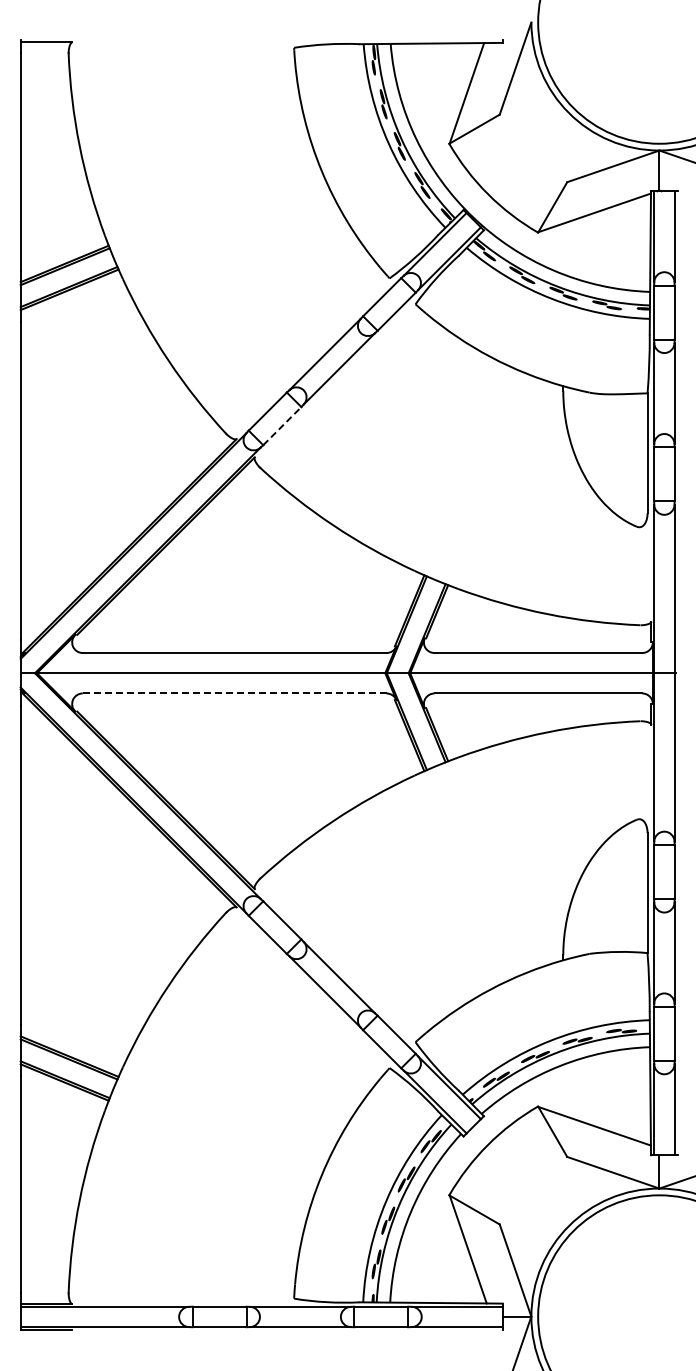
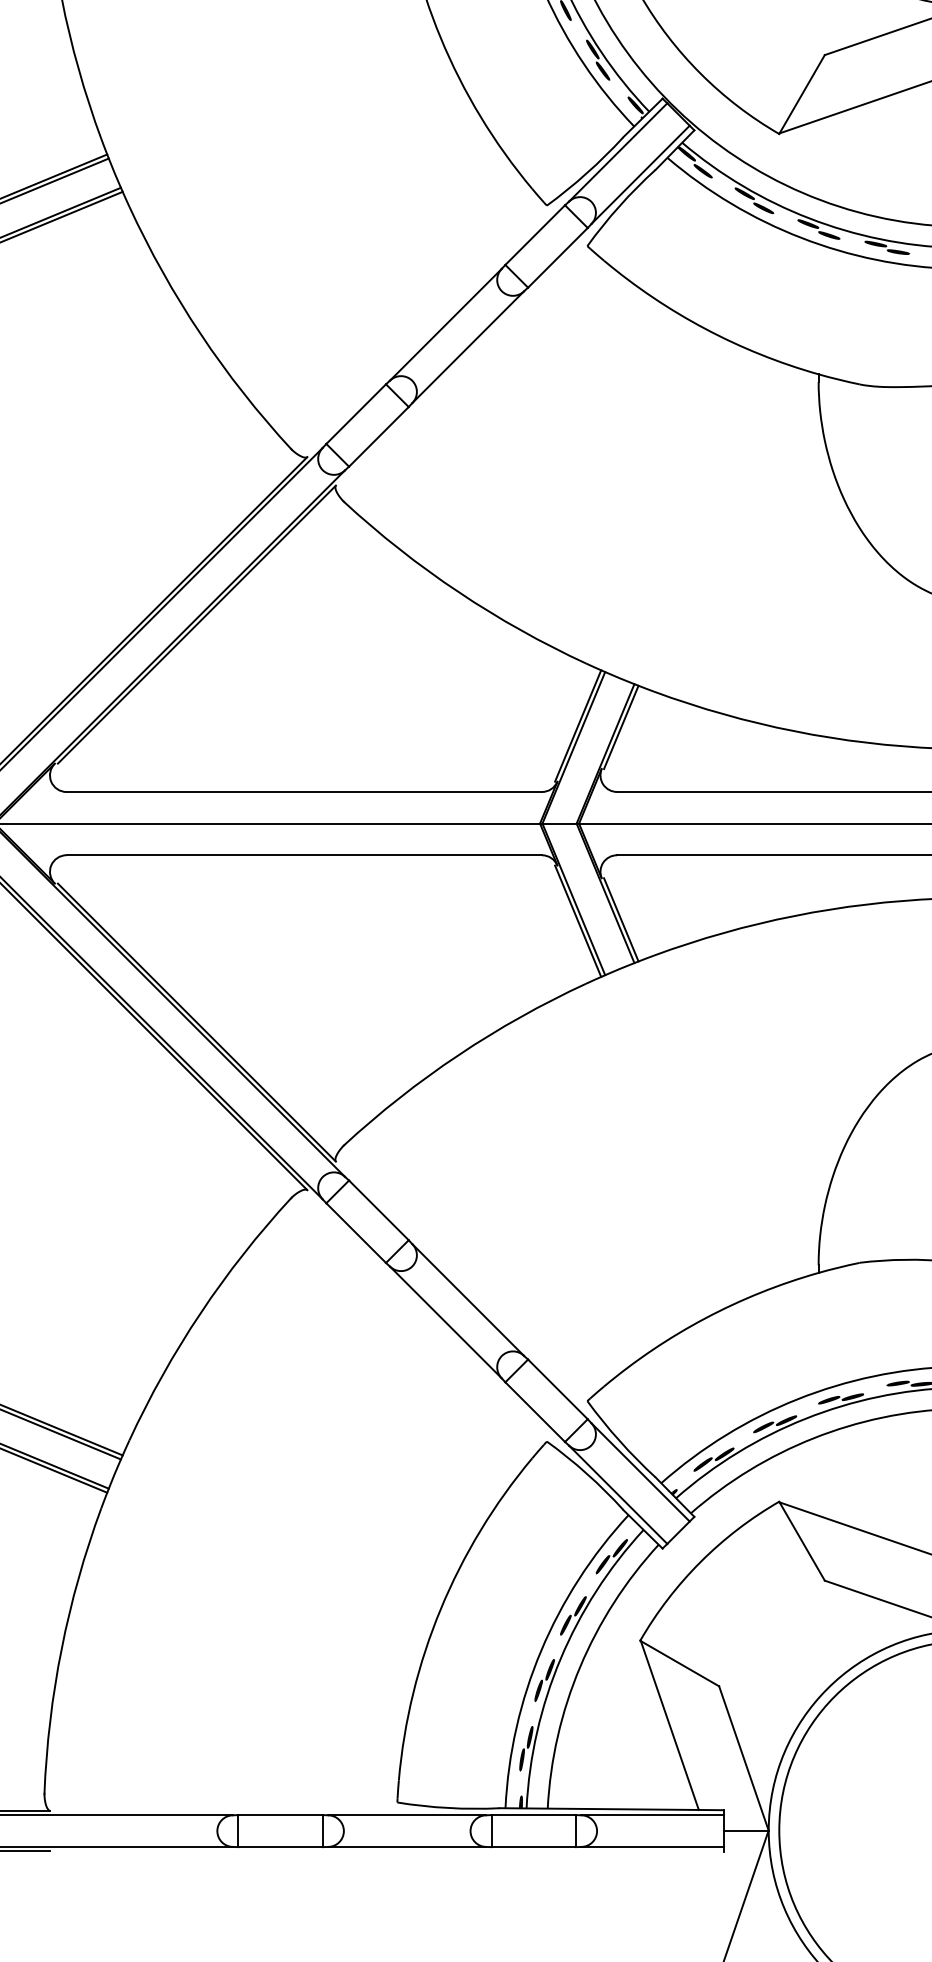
line: (282, 426) -> (379, 437), dashed -> solid
line: (234, 693) -> (304, 855), dashed -> solid

